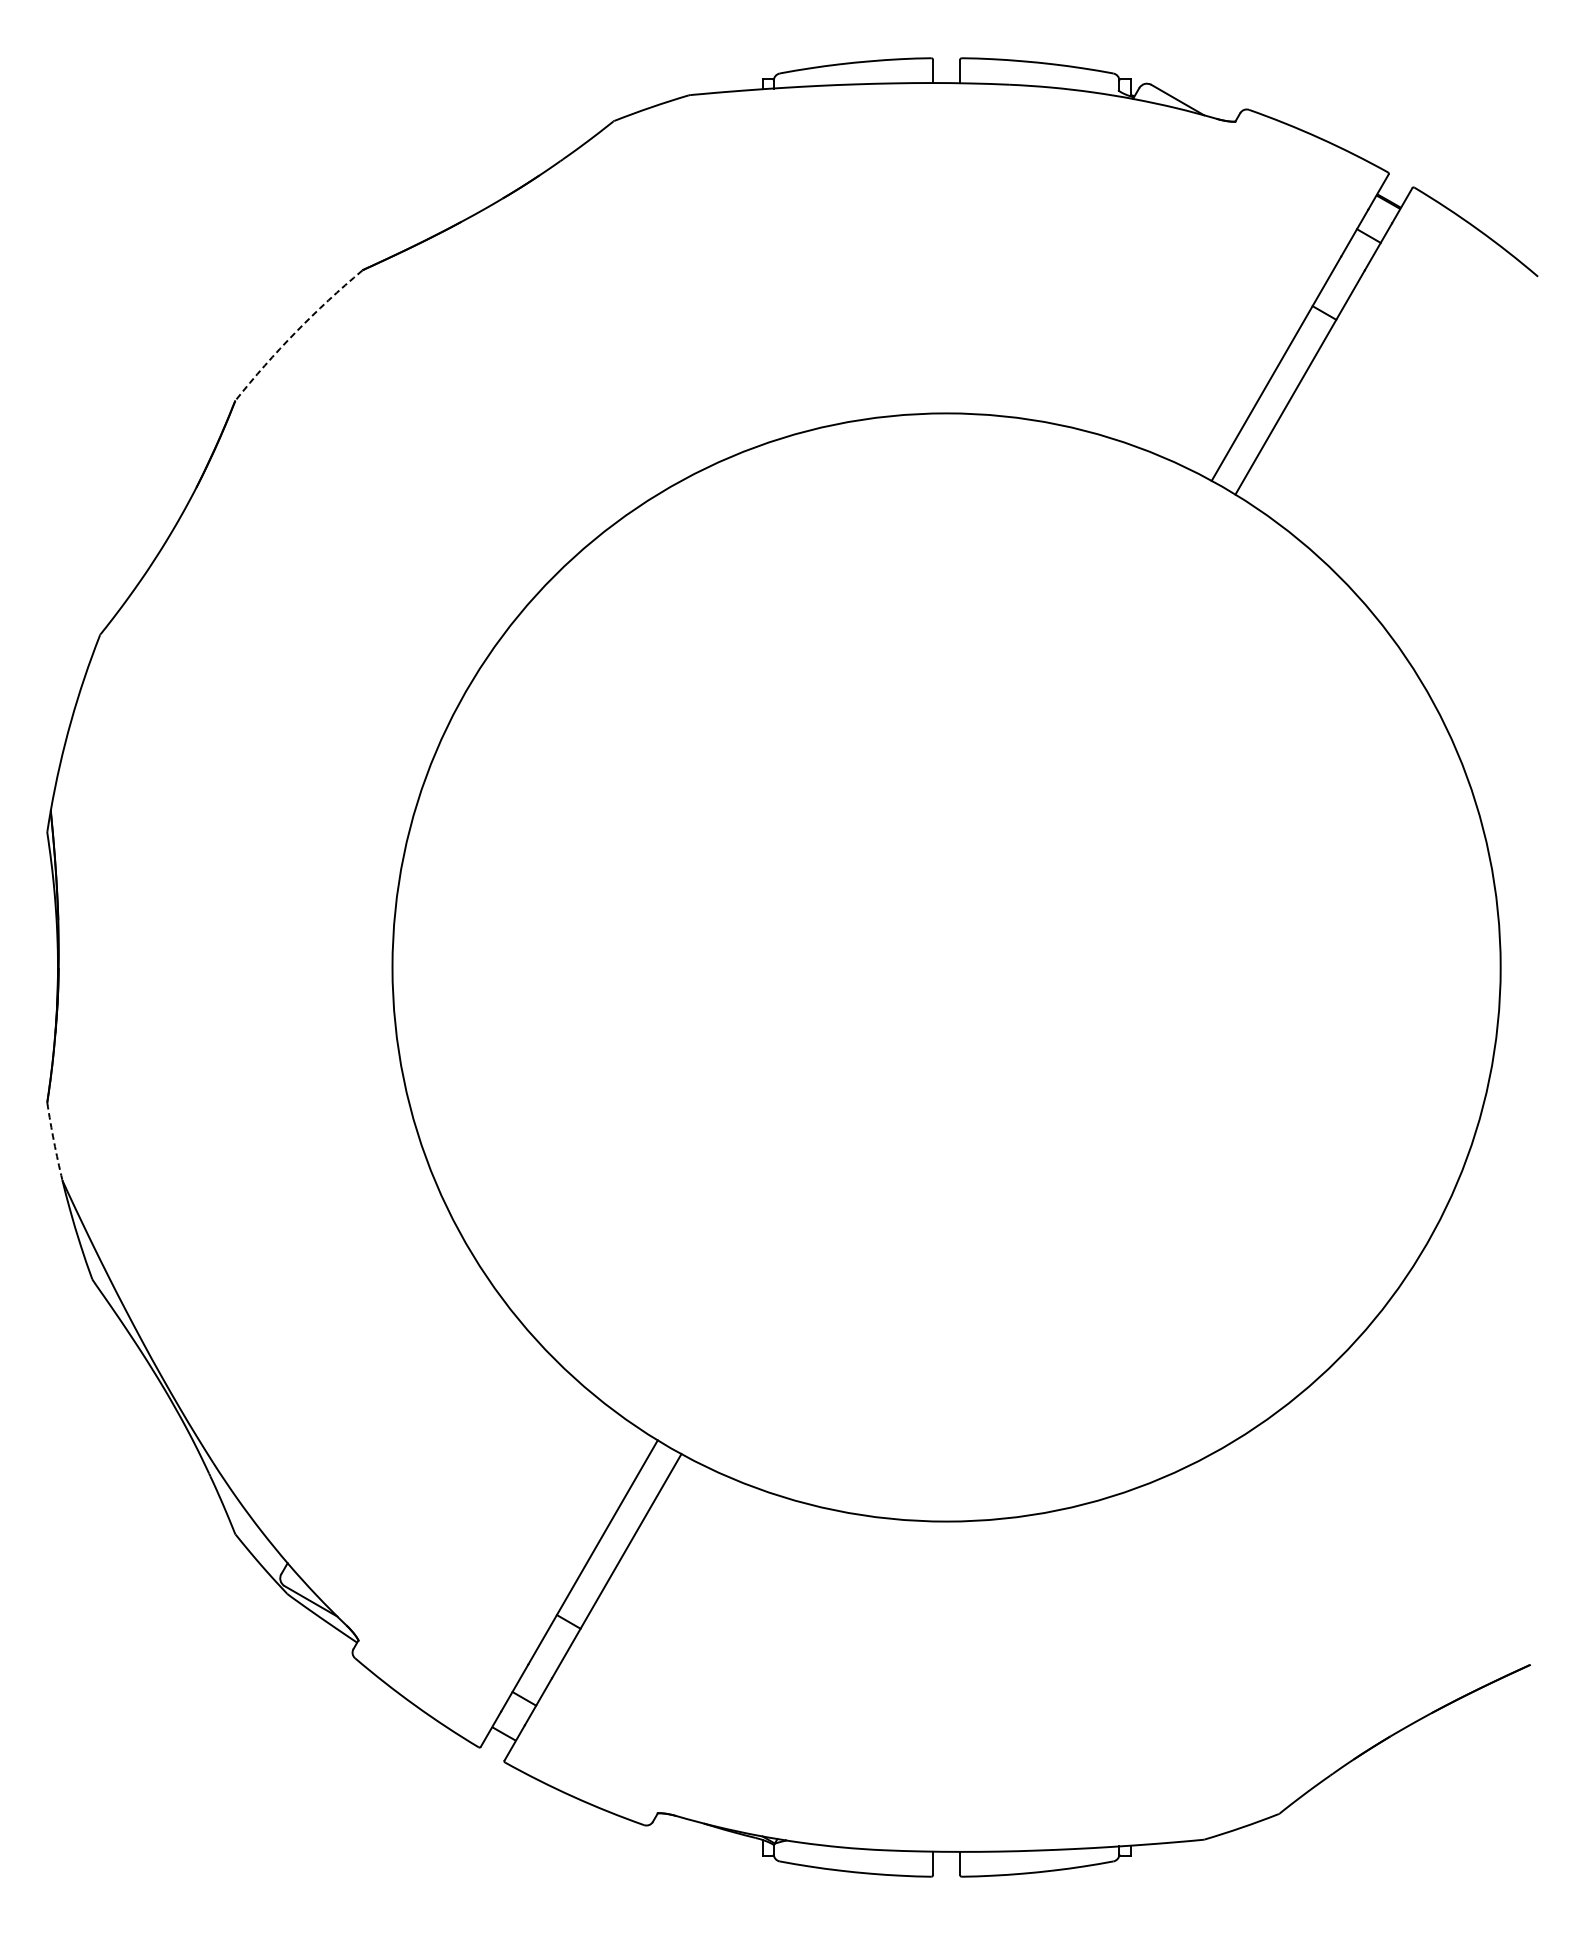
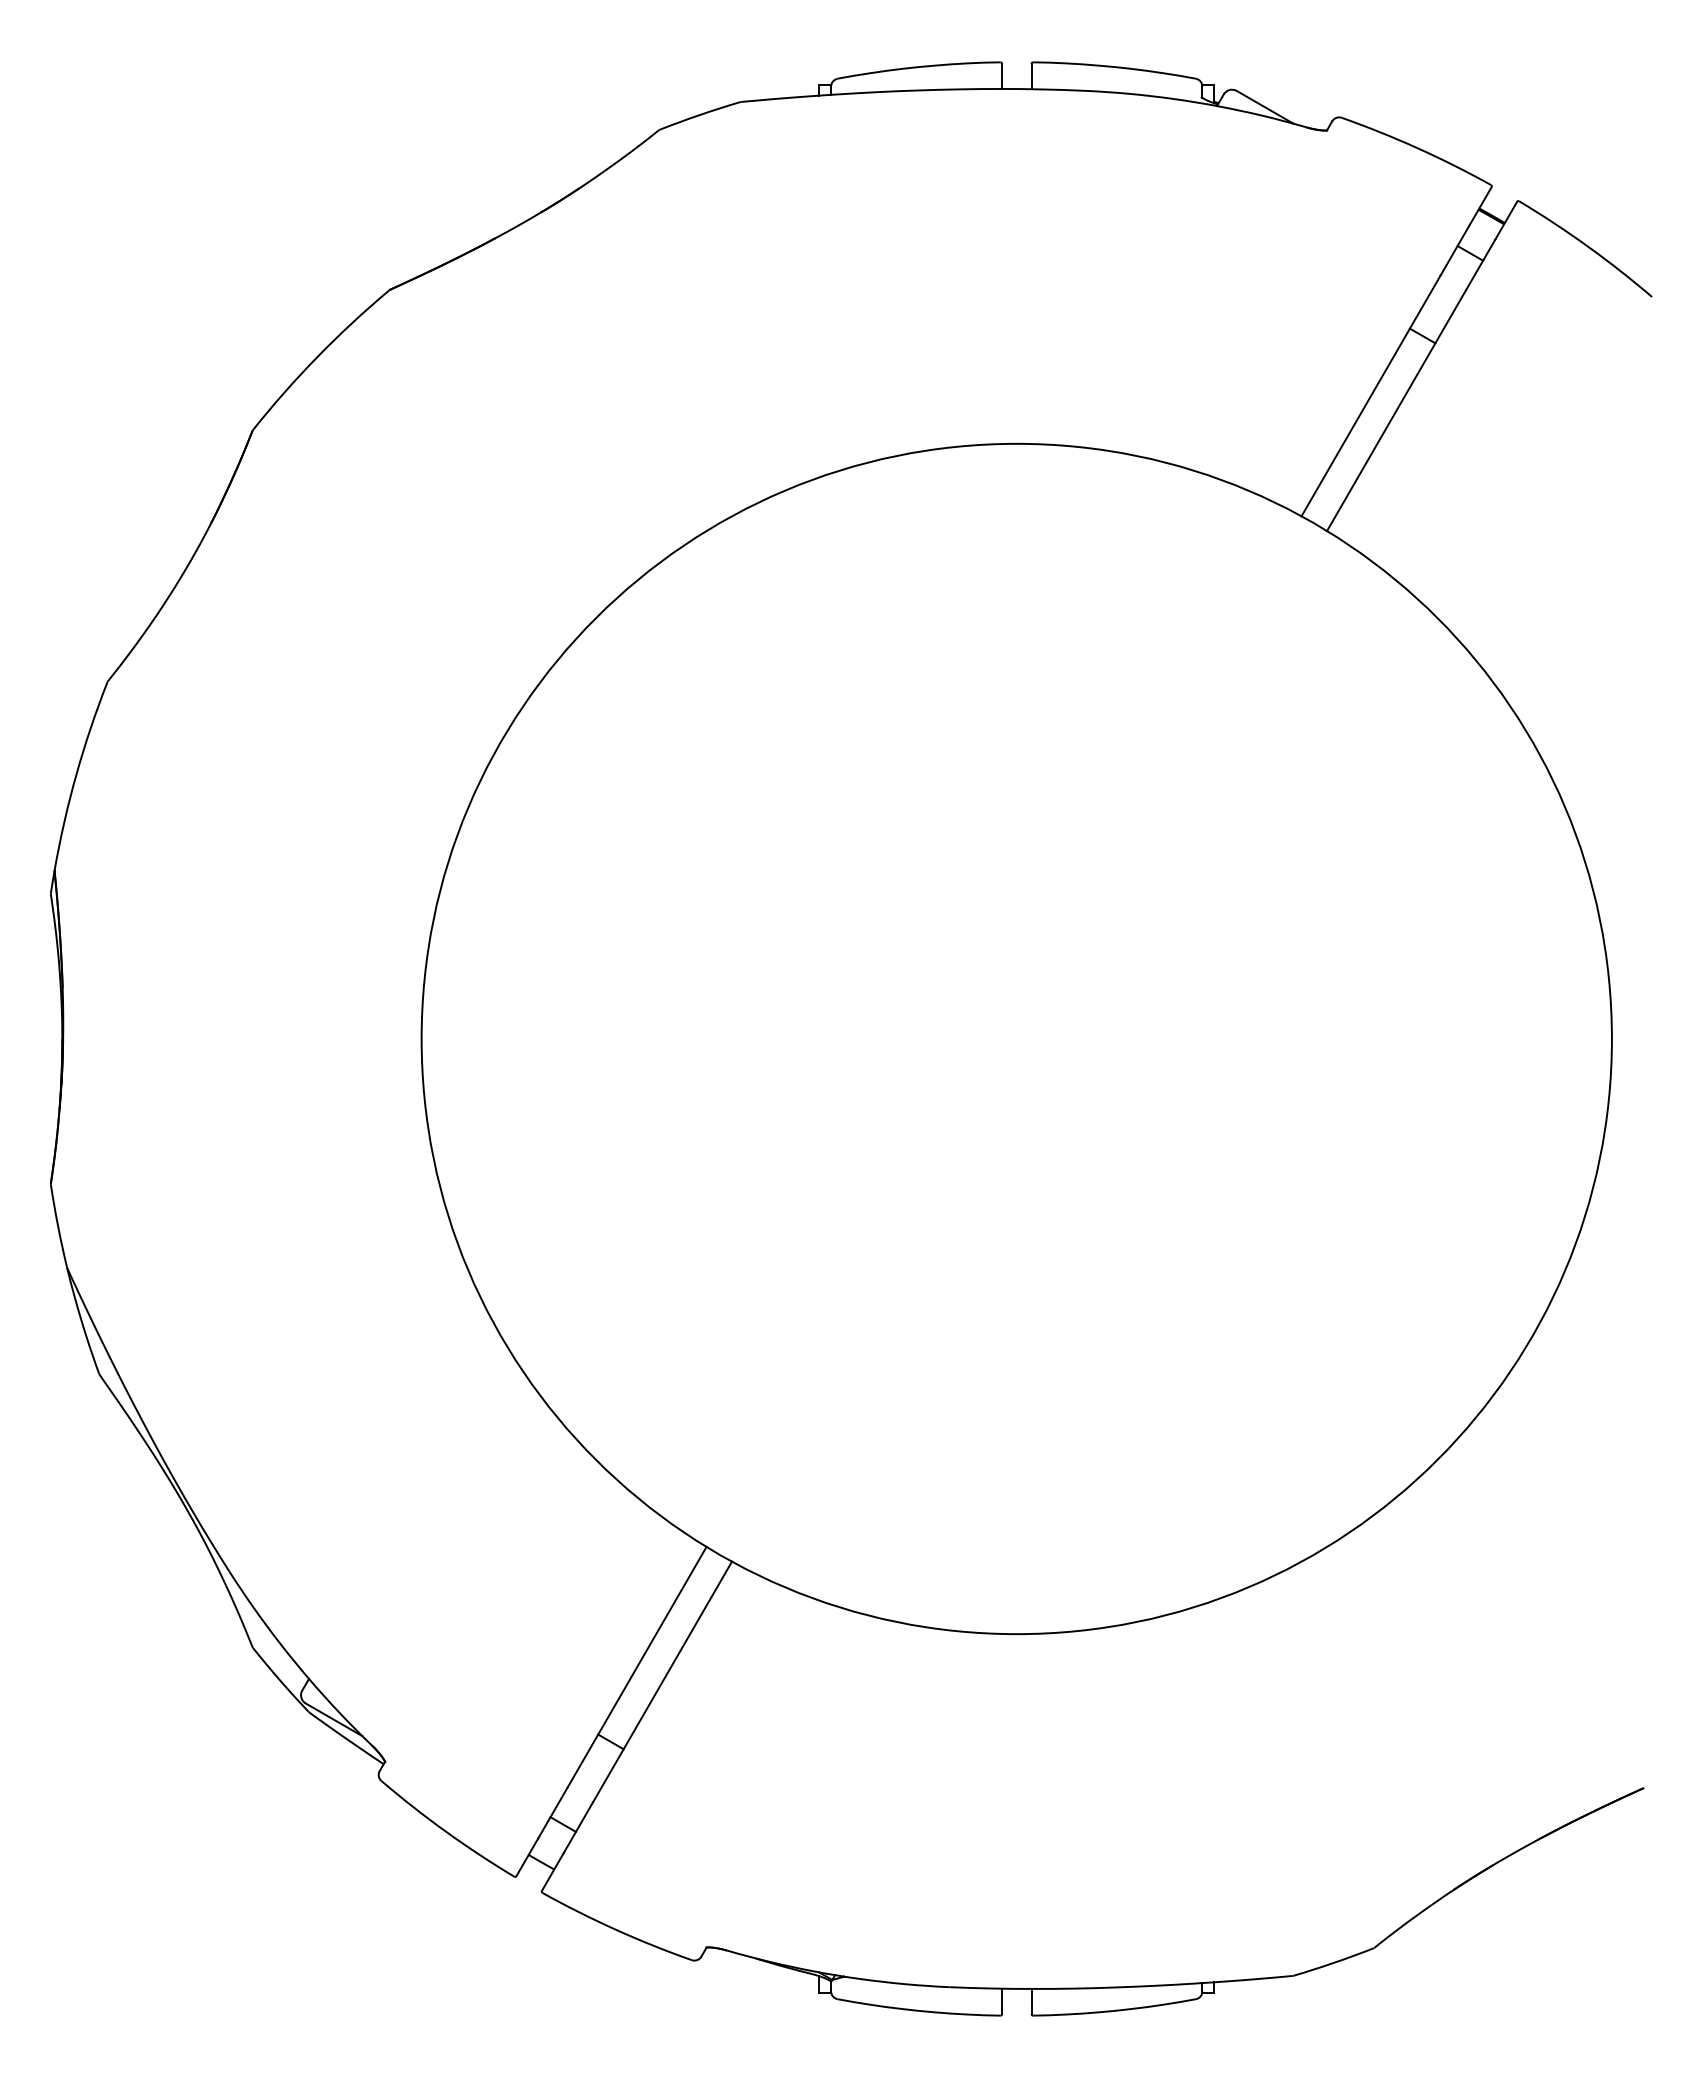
arc: (295, 332) -> (317, 356), dashed -> solid
arc: (54, 1142) -> (58, 1226), dashed -> solid

